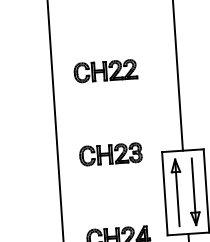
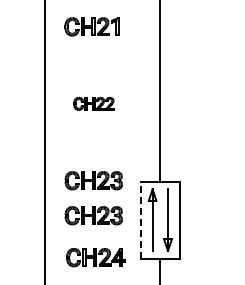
part: (105, 70) -> (93, 103), size x0.7
part: (113, 192) -> (93, 215), added
line: (165, 192) -> (141, 219), solid -> dashed

